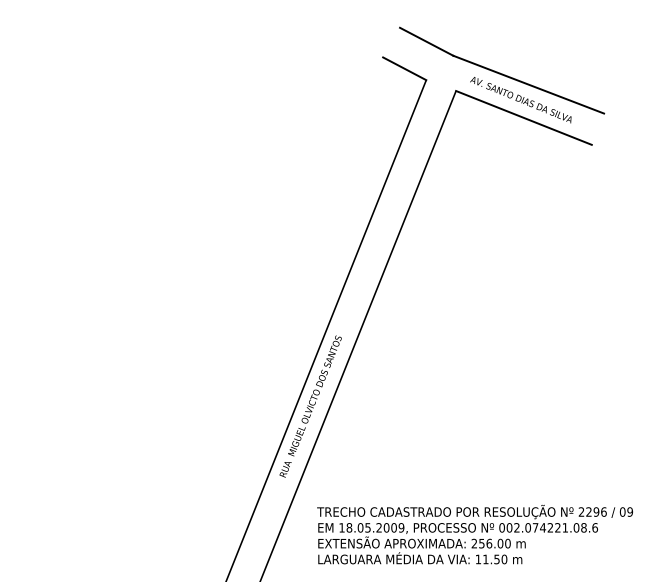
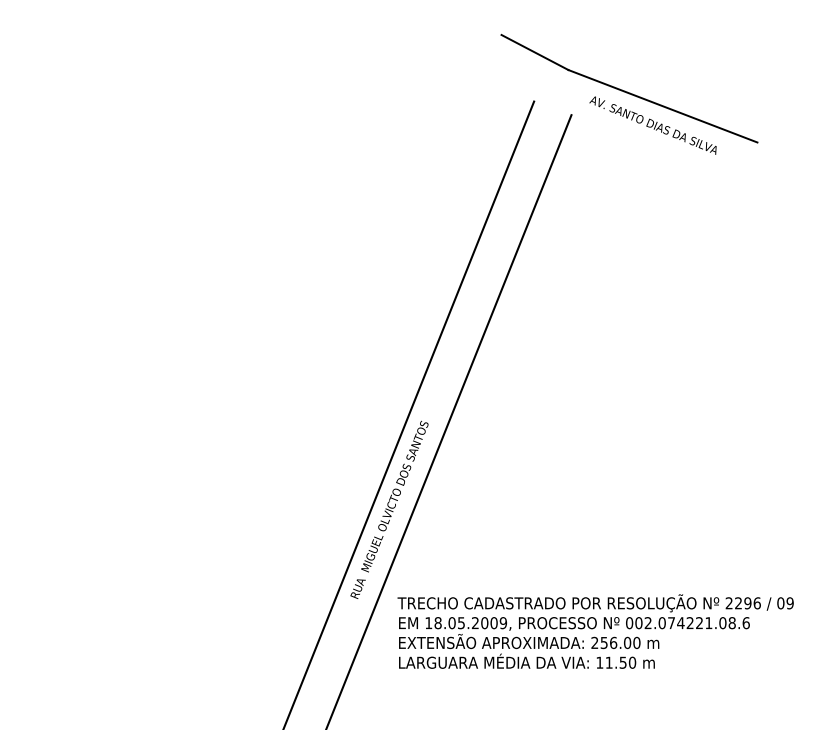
line: (404, 68) -> (507, 85), removed
line: (523, 117) -> (656, 147), removed
text: (474, 534) -> (594, 631), moved

